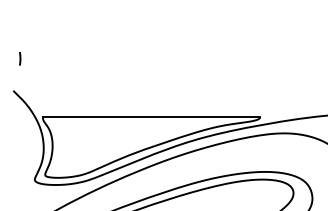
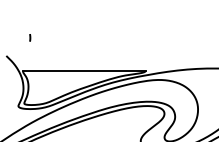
curve: (20, 58) -> (30, 37), moved

